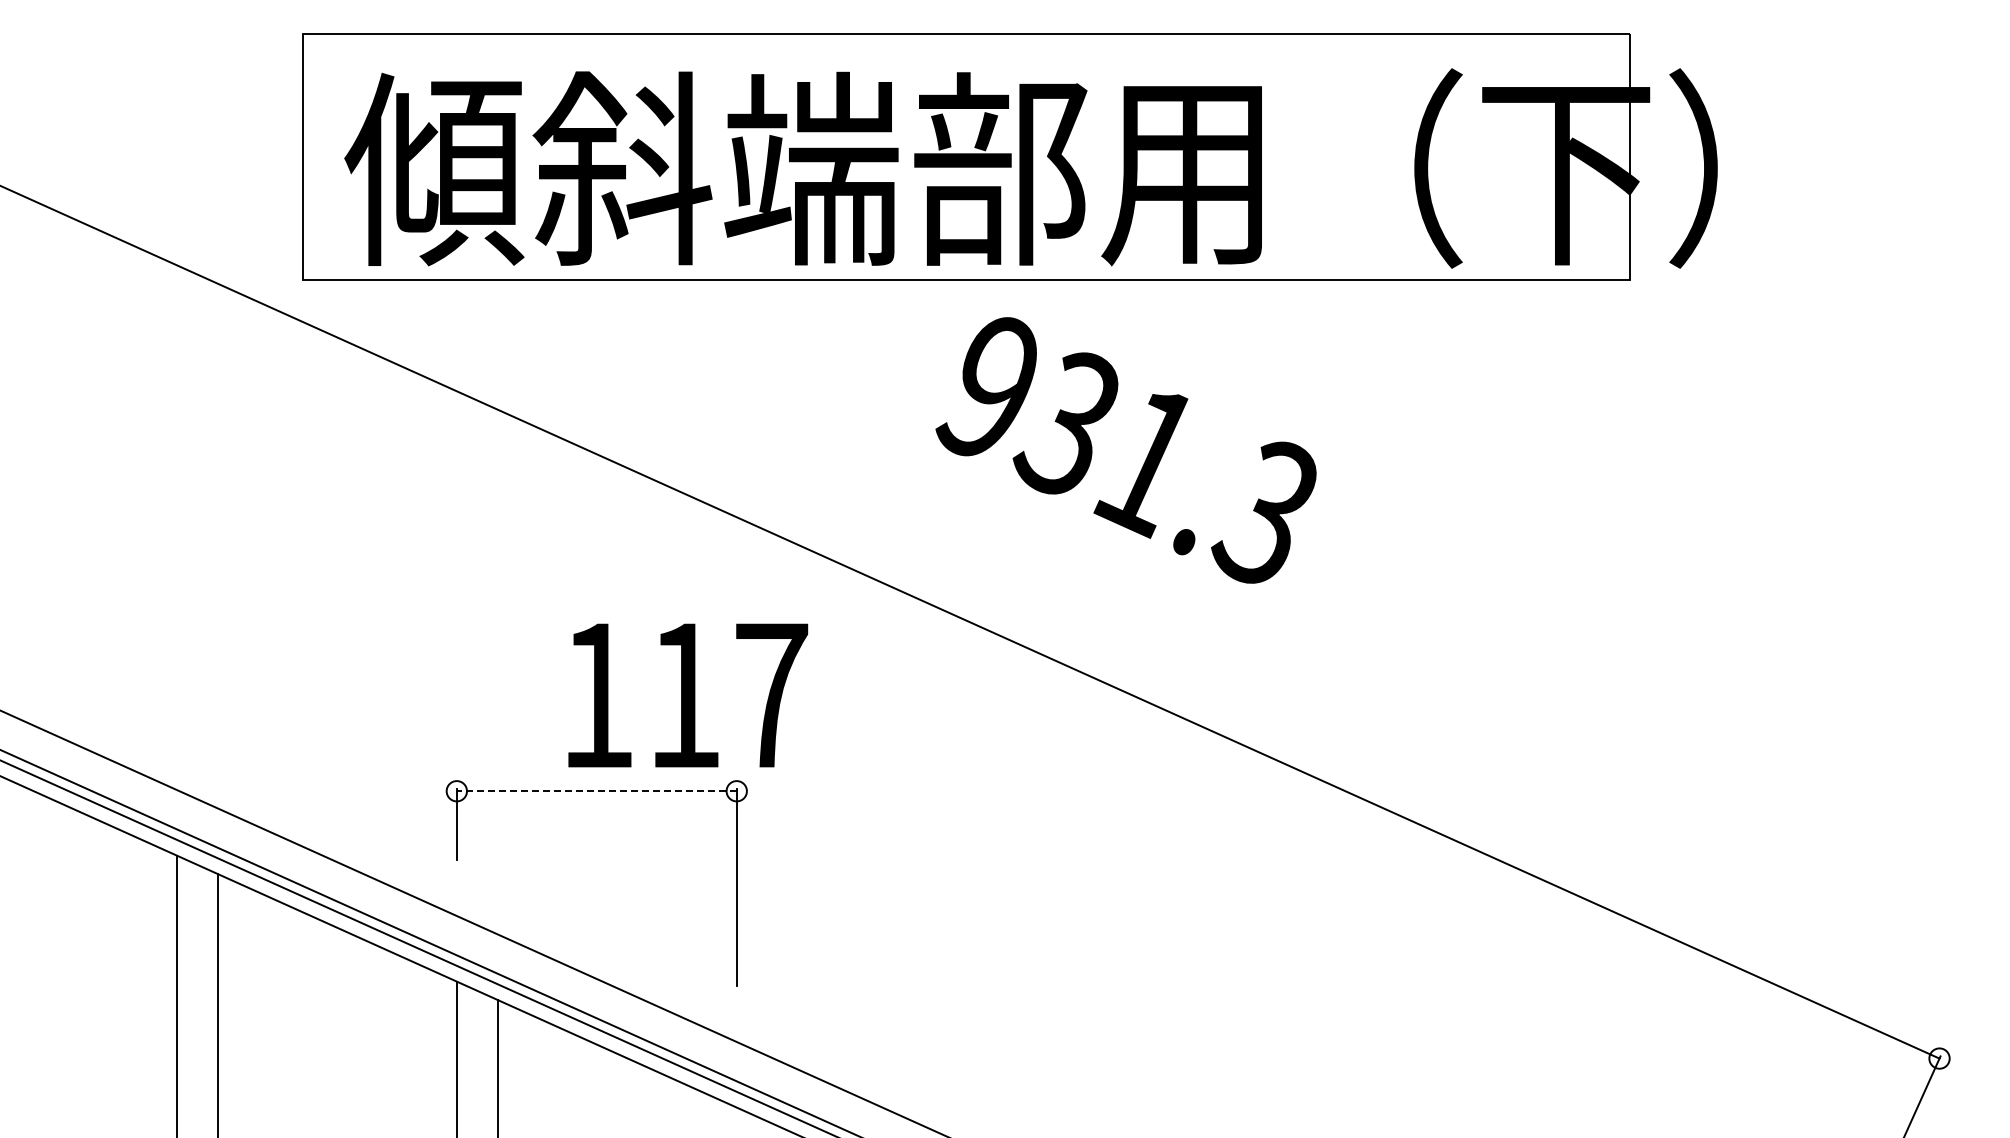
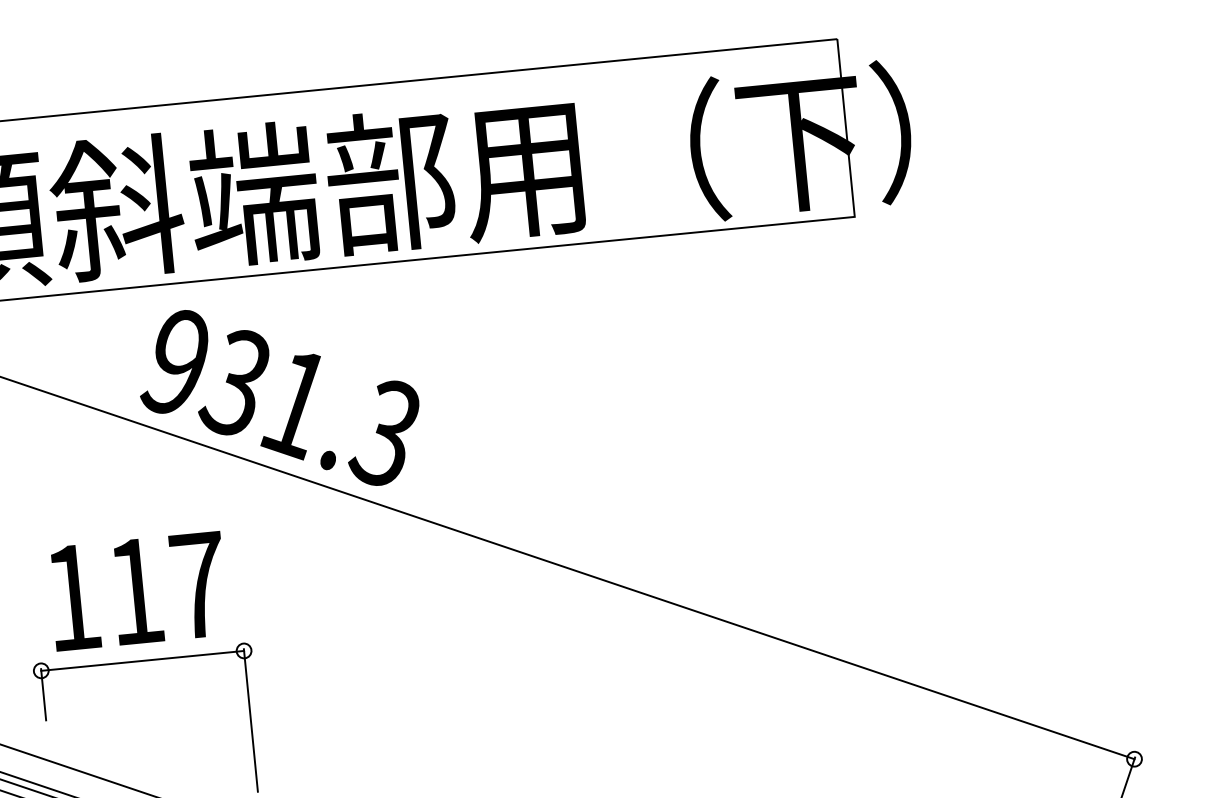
text: (1125, 450) -> (279, 398), moved
text: (688, 695) -> (138, 591), moved
line: (596, 791) -> (142, 661), dashed -> solid

